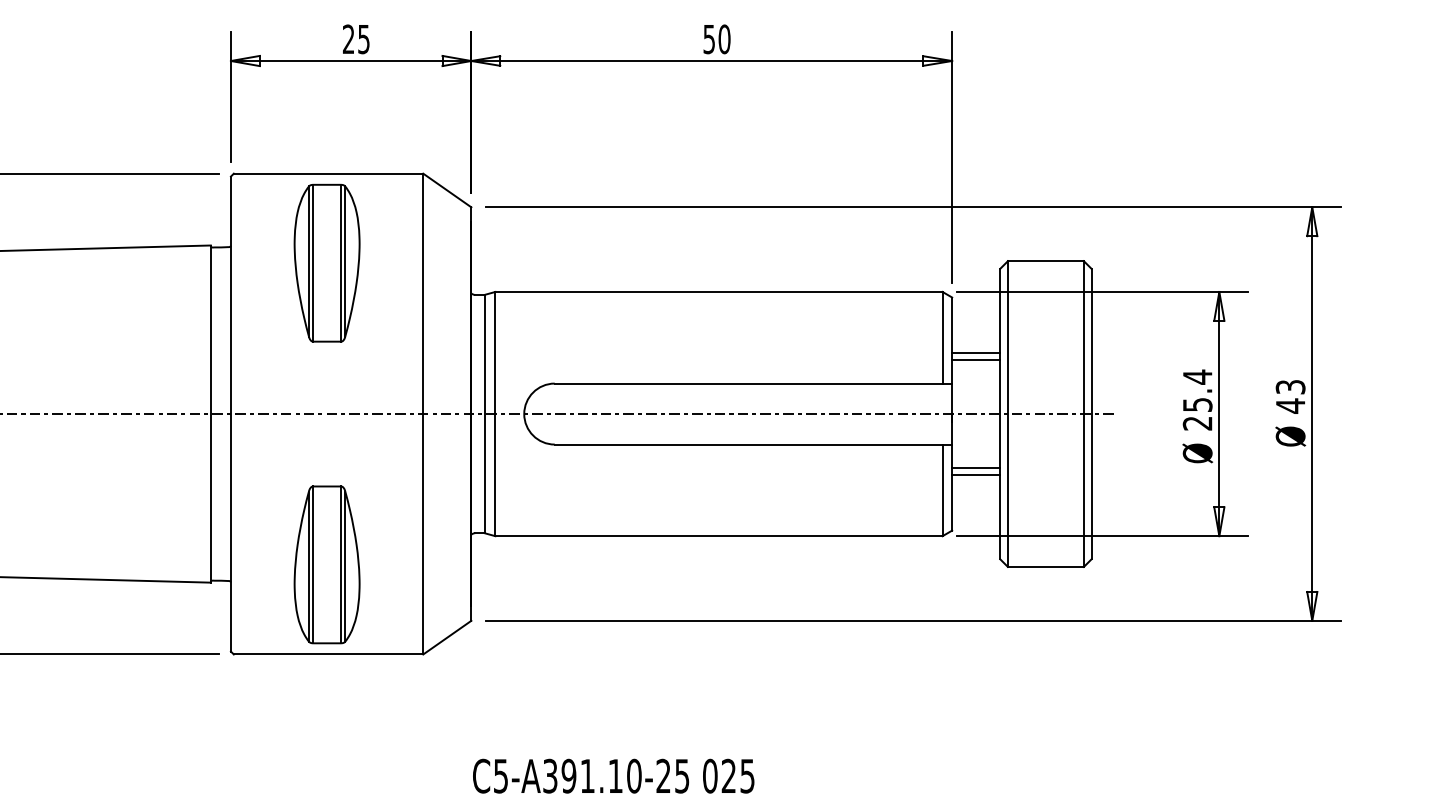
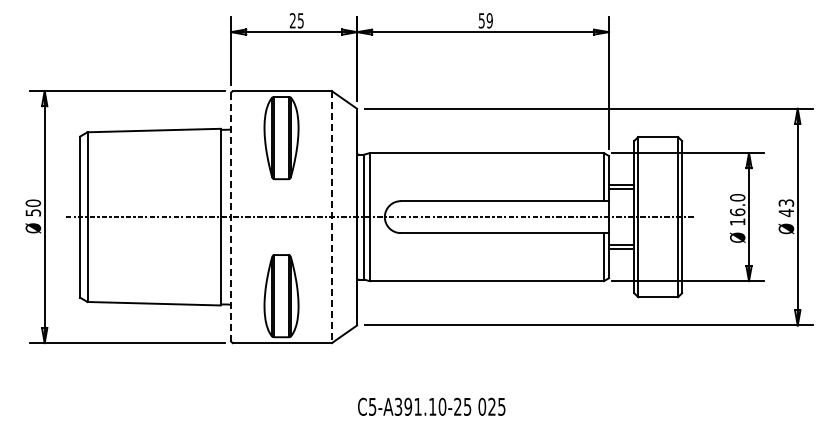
text: (724, 38) -> (489, 20), 50 -> 59
text: (1197, 399) -> (737, 209), 25.4 -> 16.0
line: (231, 412) -> (231, 216), solid -> dashed
line: (422, 414) -> (331, 217), solid -> dashed

